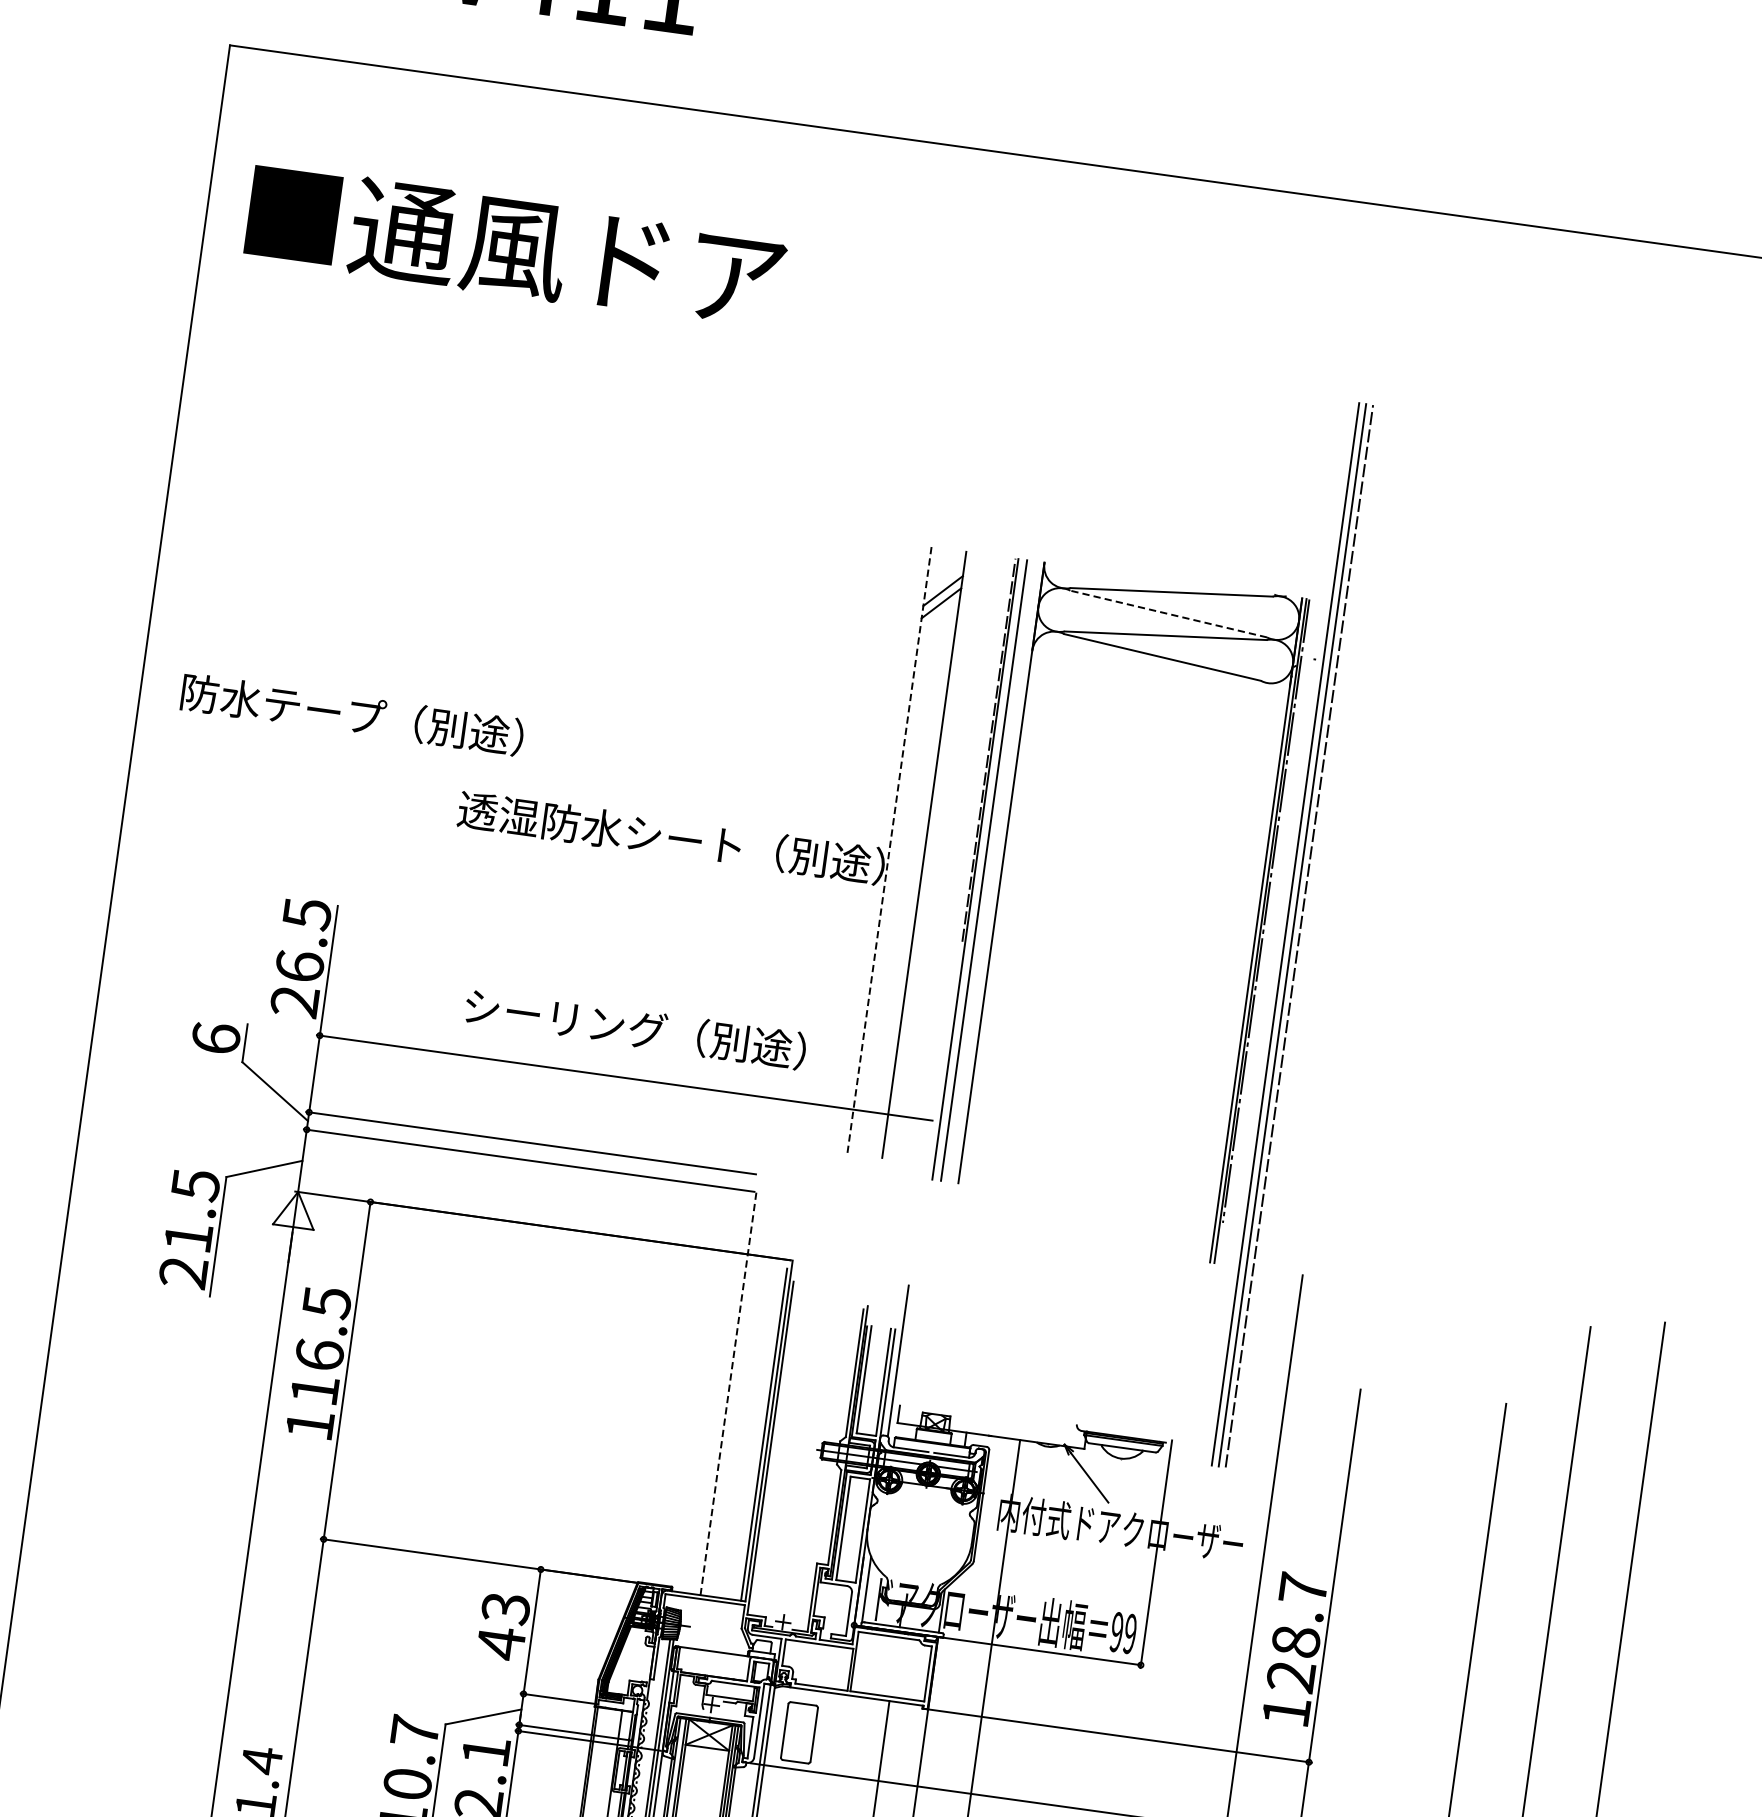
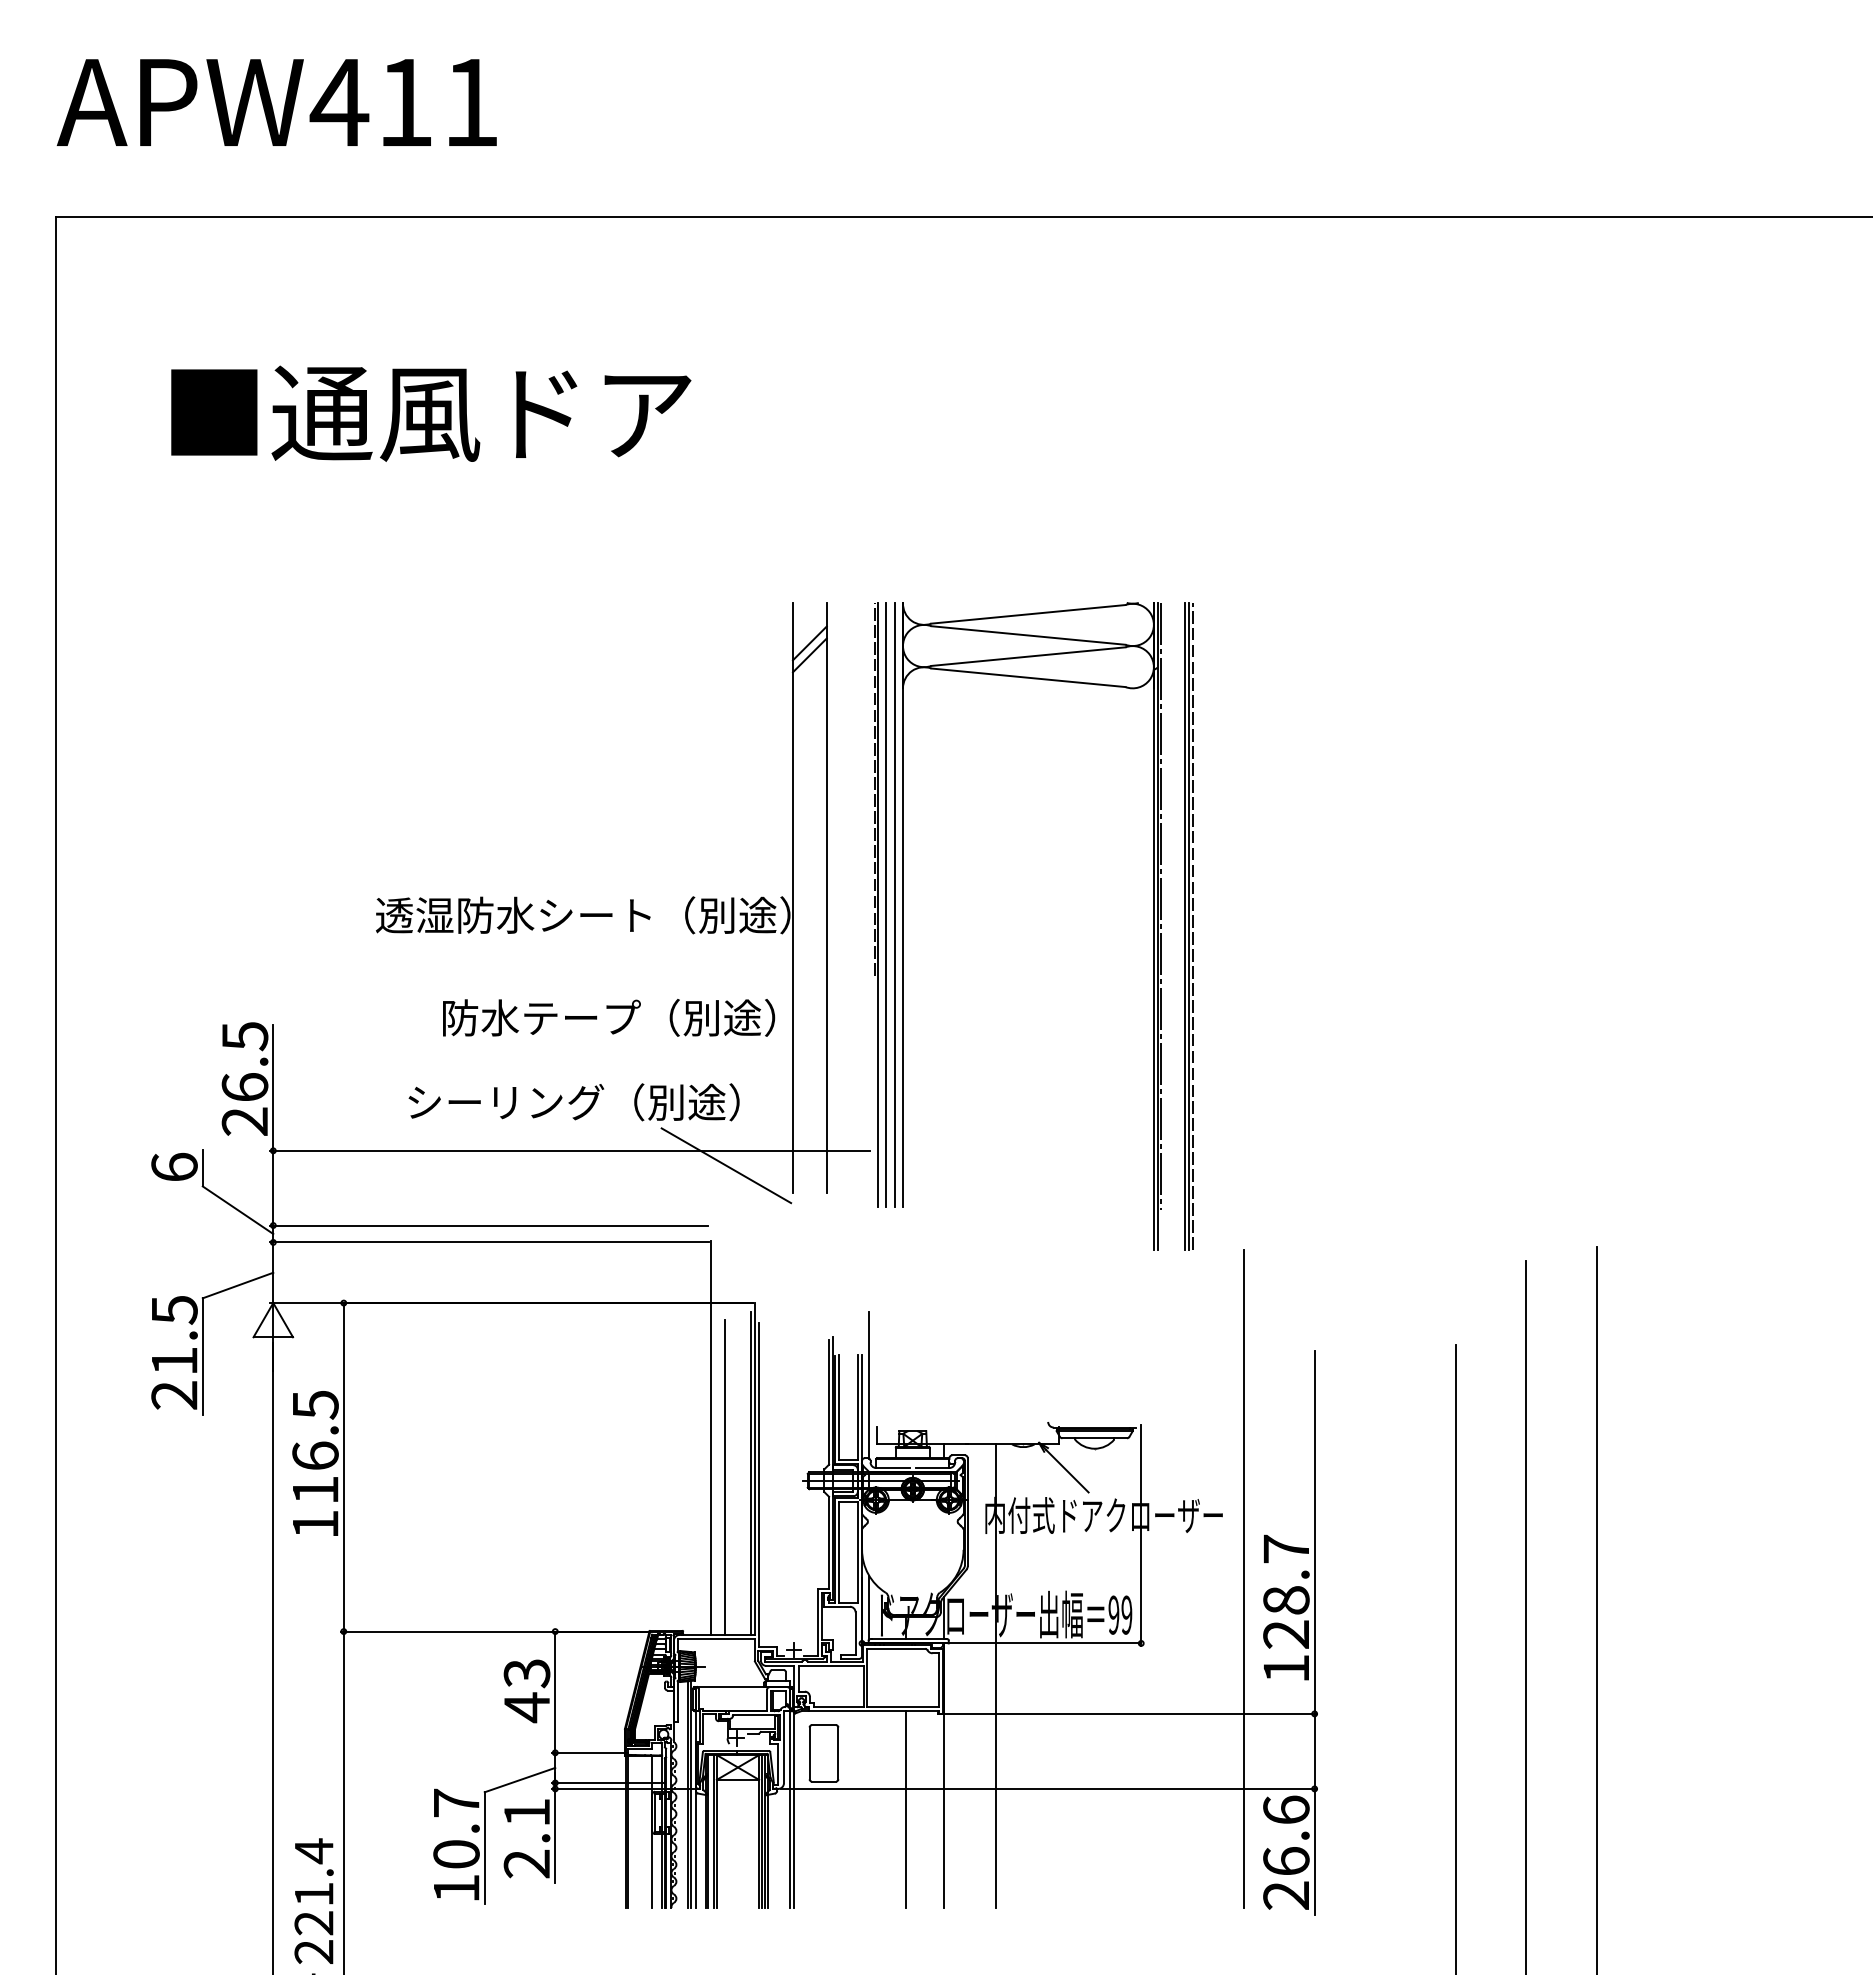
text: (516, 247) -> (431, 413), moved
line: (1167, 613) -> (1027, 635), dashed -> solid
text: (353, 714) -> (609, 1017), moved
line: (888, 850) -> (792, 898), dashed -> solid
line: (992, 871) -> (894, 904), added
part: (1291, 935) -> (1188, 926), size x0.62
line: (783, 1115) -> (726, 1165), added
line: (728, 1393) -> (711, 1438), dashed -> solid
line: (737, 1434) -> (725, 1476), added

